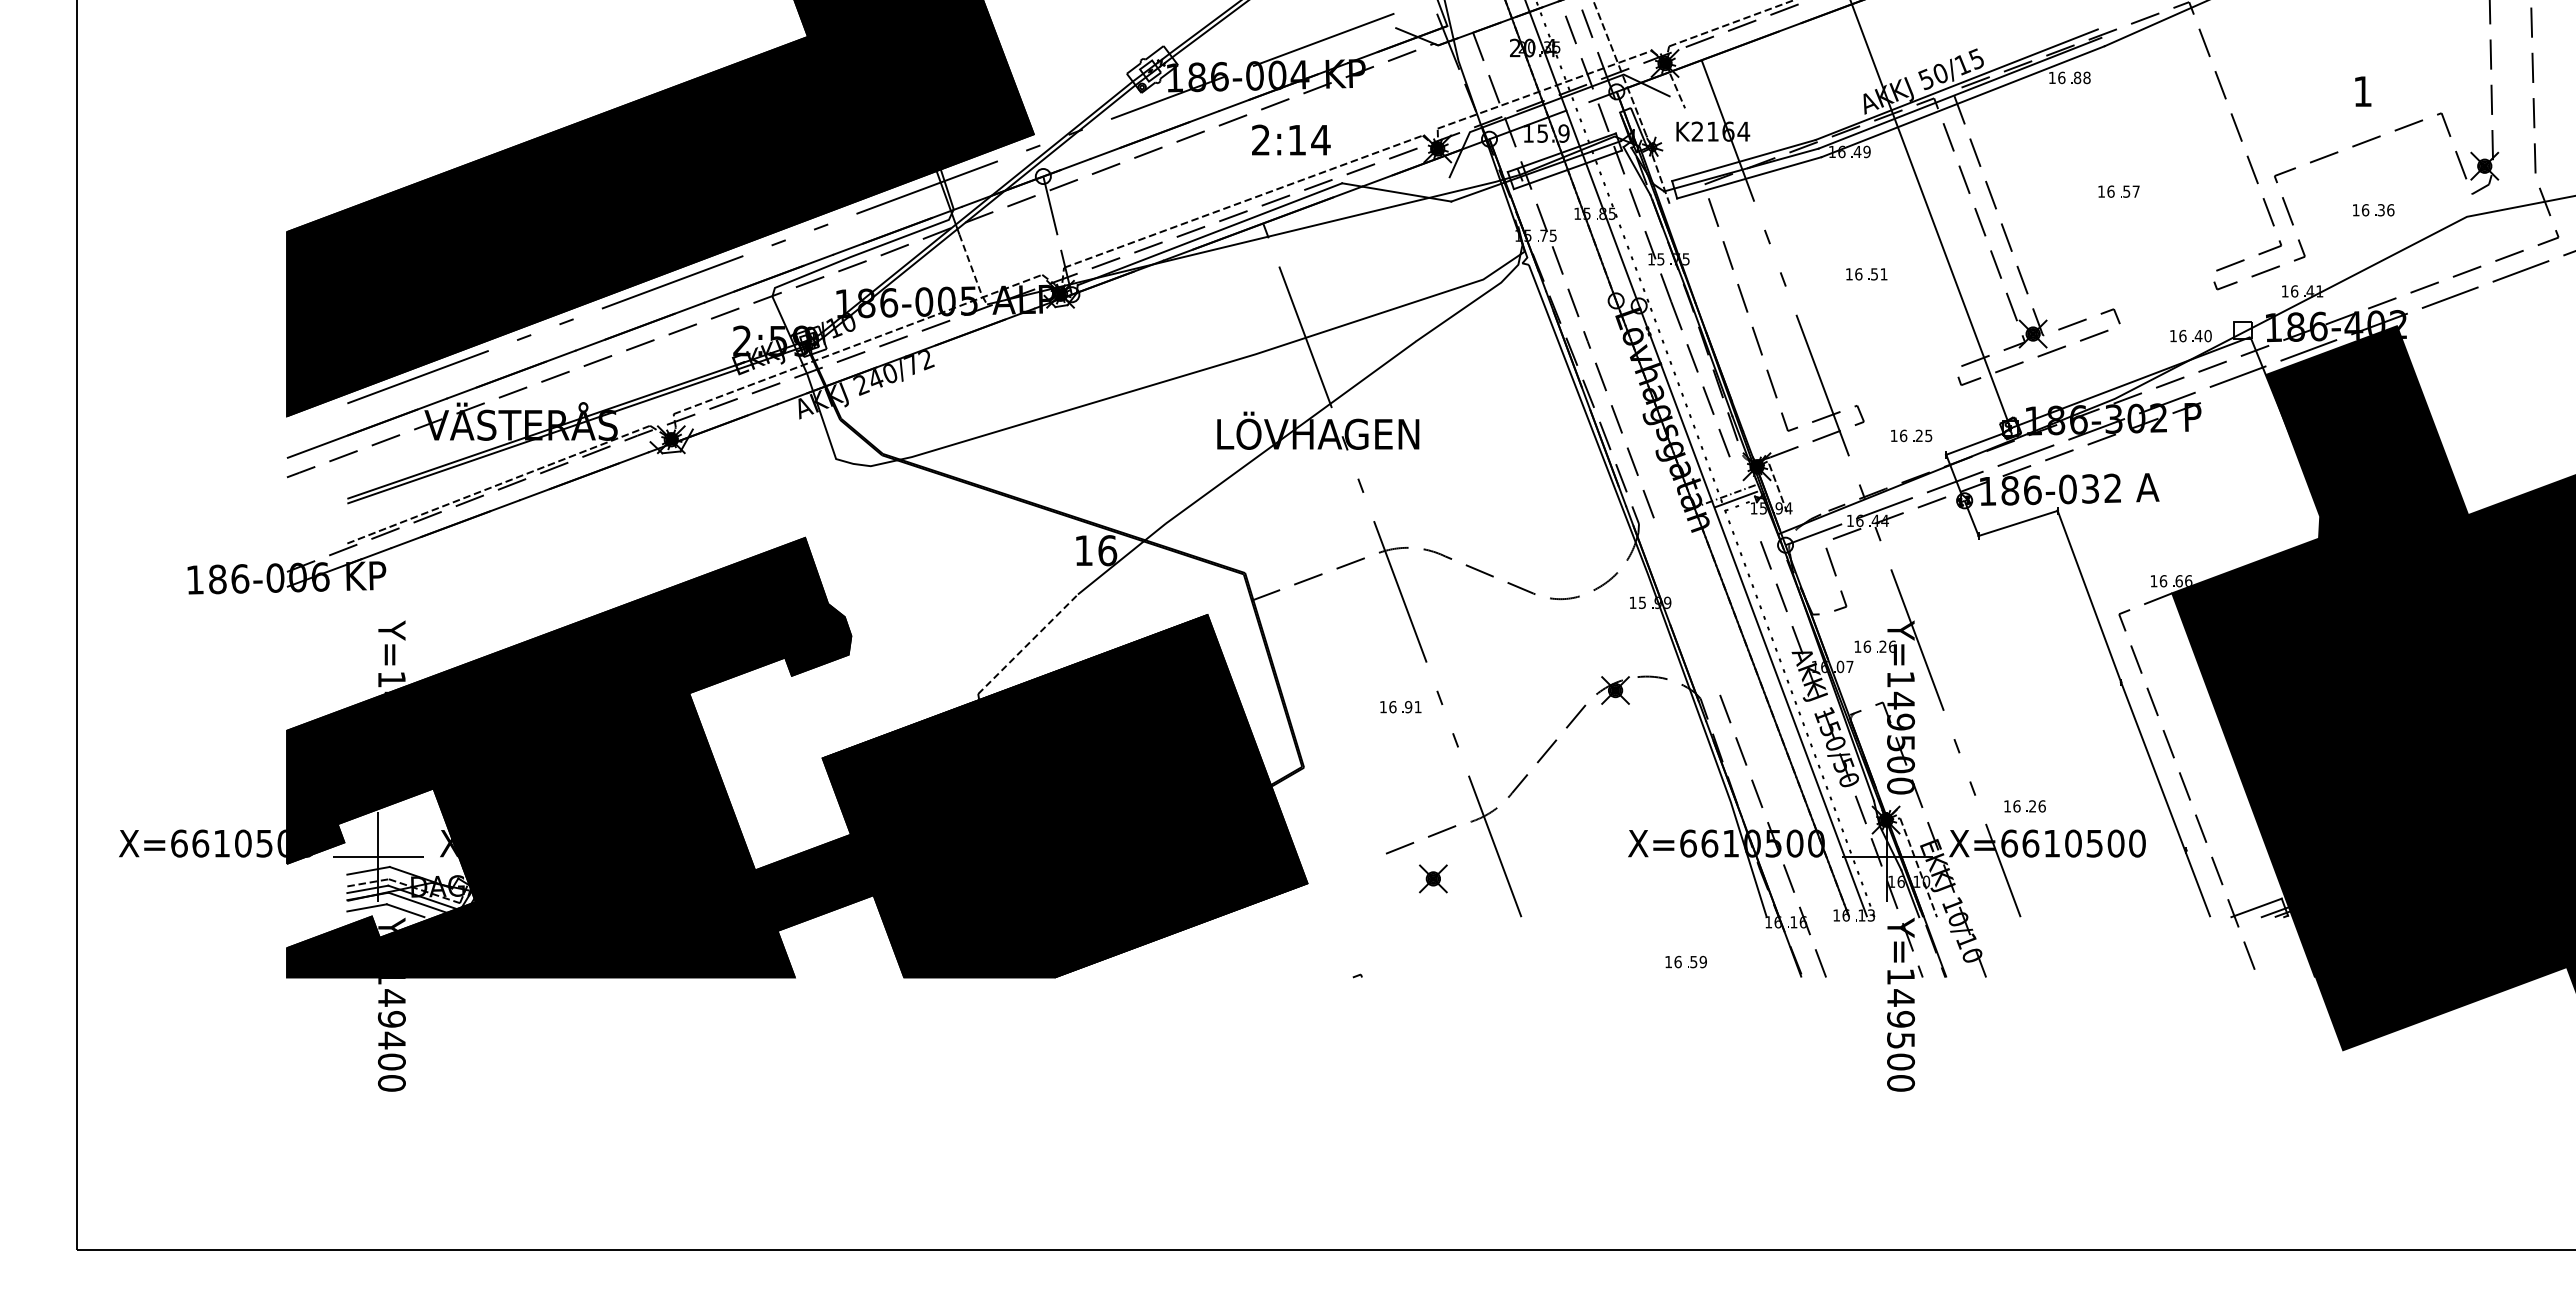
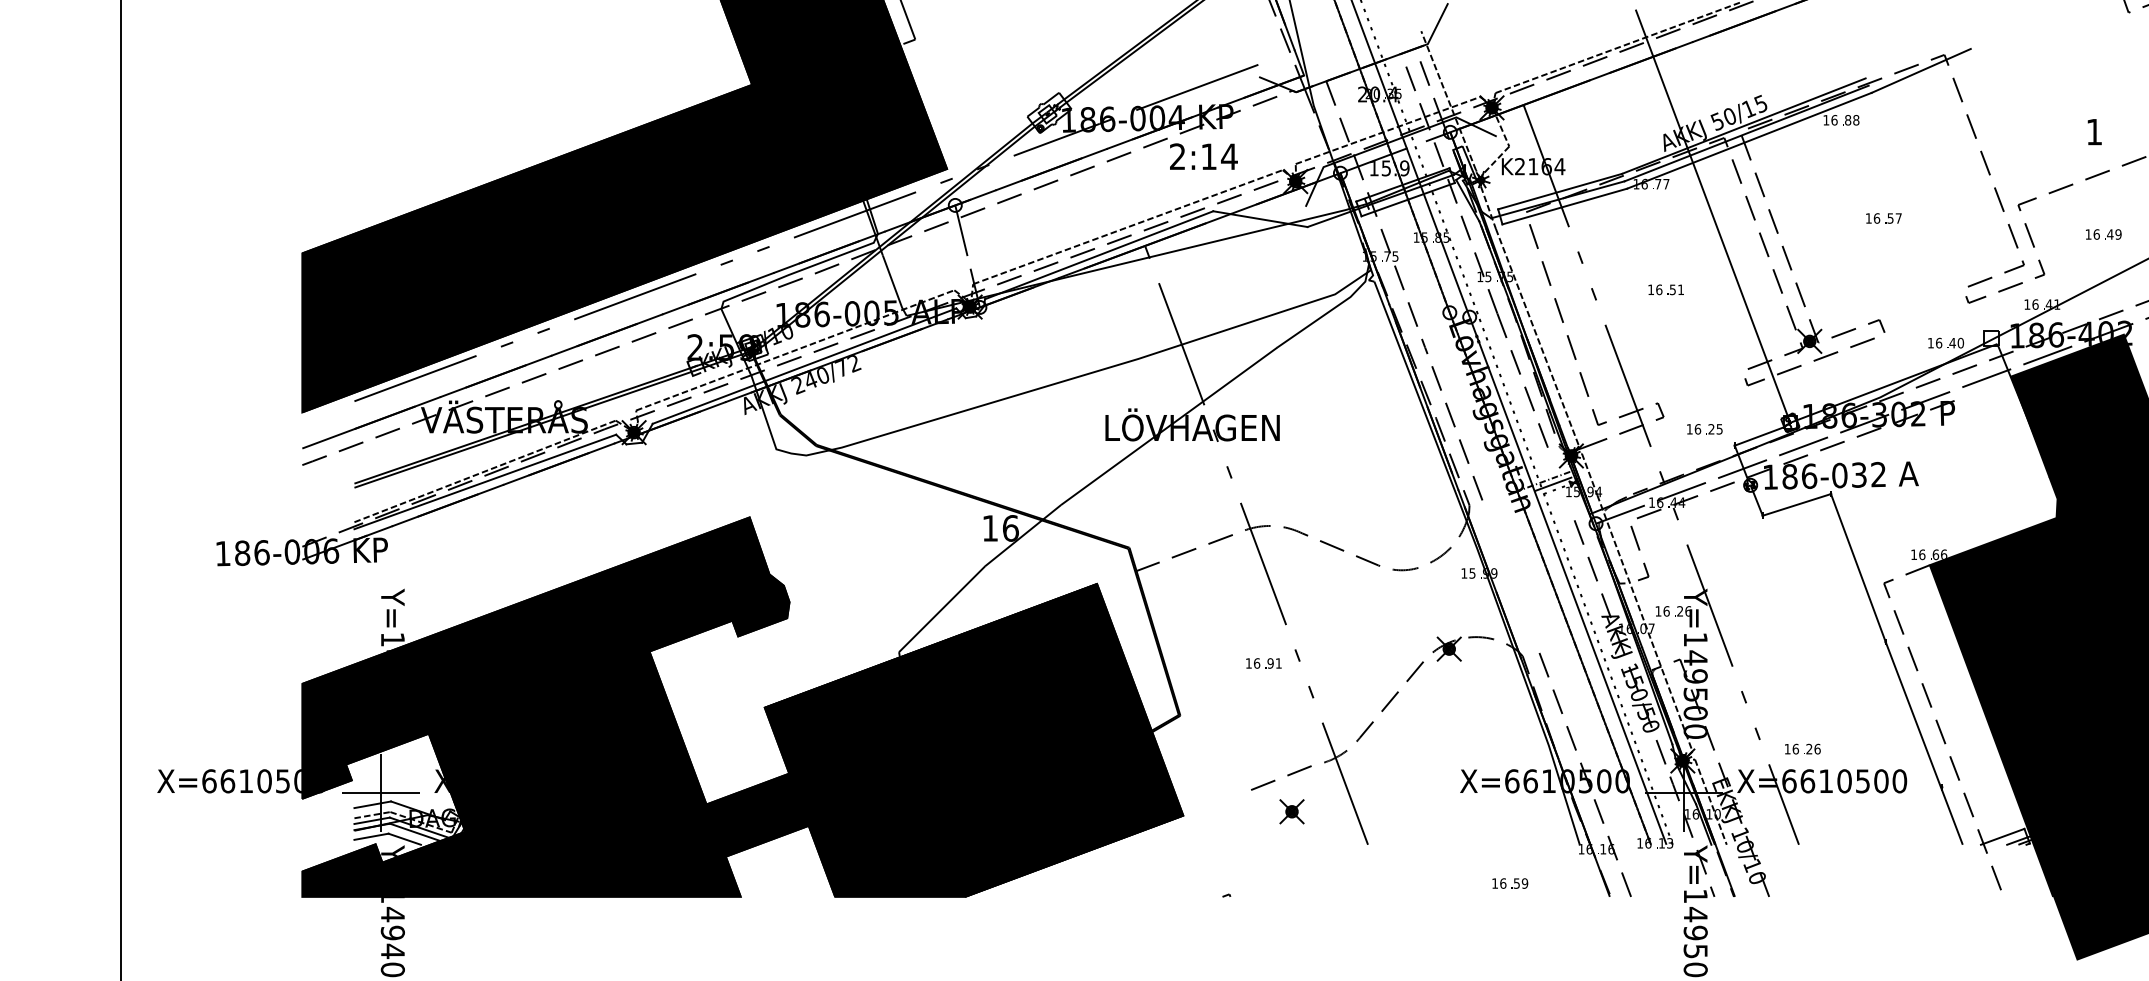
line: (1668, 125) -> (1494, 161), added
text: (1291, 139) -> (1204, 156), moved
text: (1861, 151) -> (1661, 183), 49 -> 77
text: (2385, 210) -> (2113, 234), 36 -> 49
line: (972, 270) -> (894, 286), dashed -> solid
line: (1717, 329) -> (1537, 337), added
line: (868, 362) -> (804, 365), added
line: (498, 496) -> (484, 481), added
line: (1028, 644) -> (942, 609), dashed -> solid
line: (1842, 660) -> (1645, 623), added

